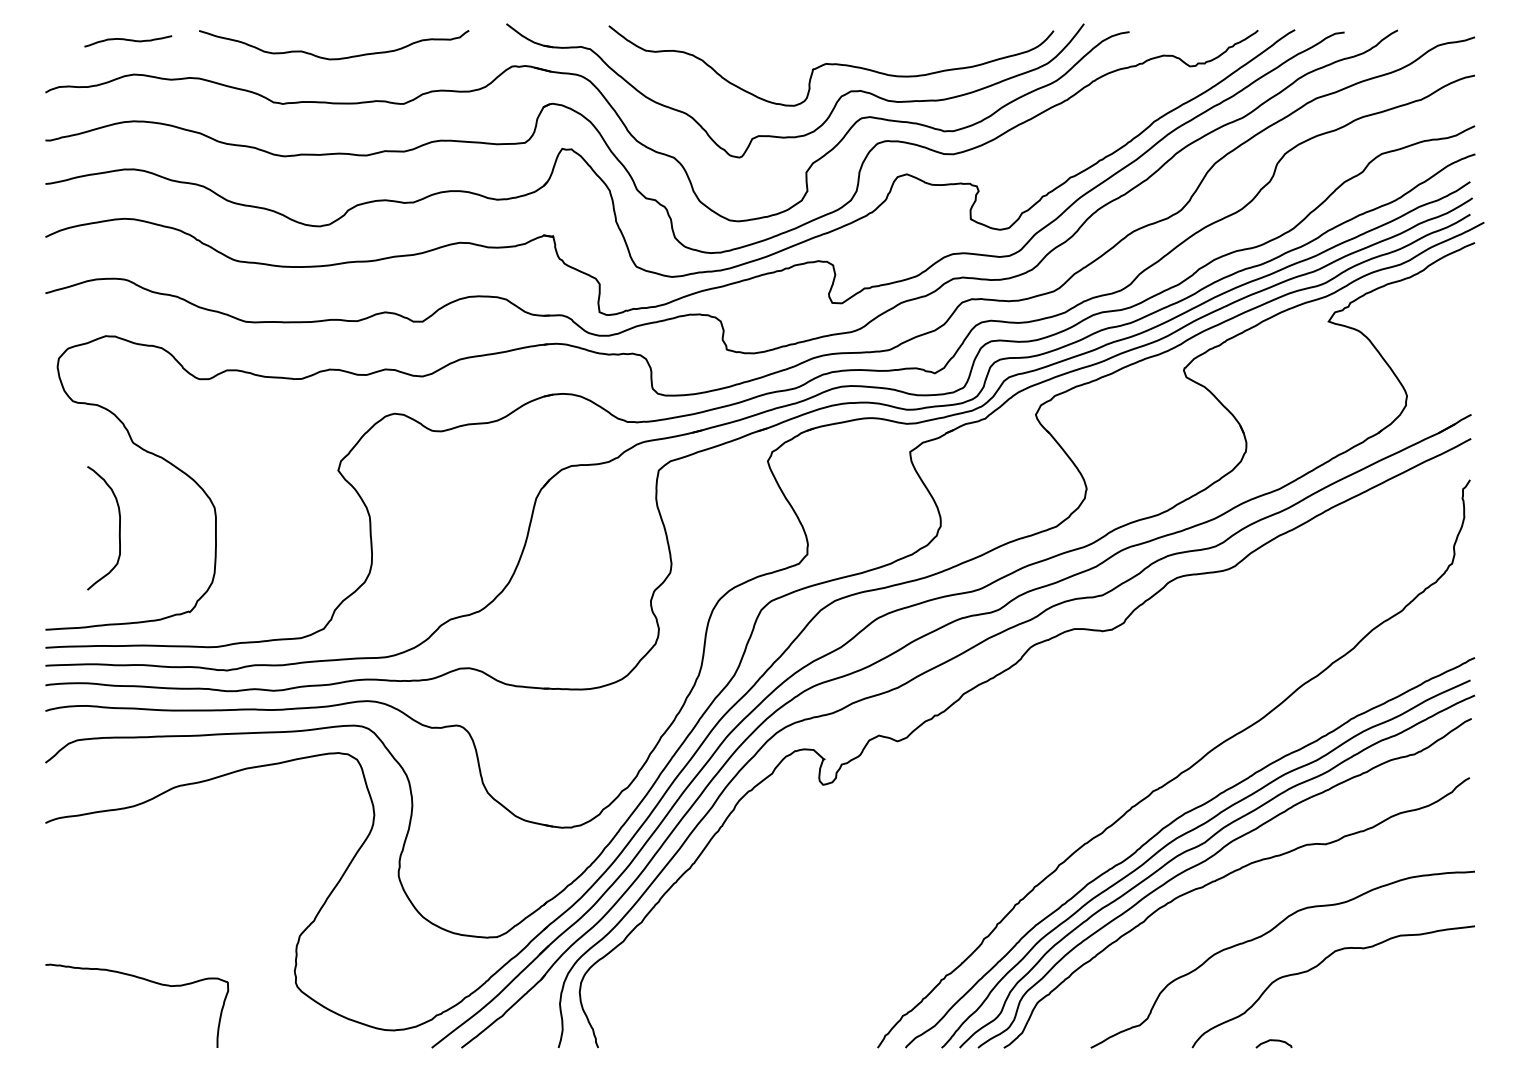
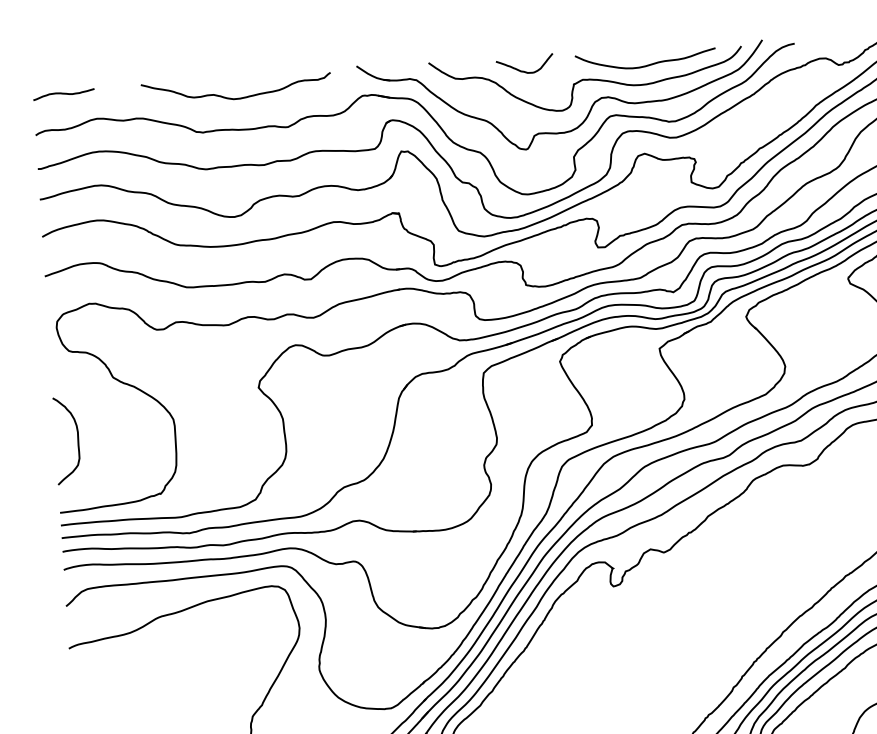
curve: (128, 40) -> (64, 94), moved
curve: (741, 45) -> (522, 70), added
curve: (919, 48) -> (647, 64), added
curve: (119, 528) -> (77, 440), moved

